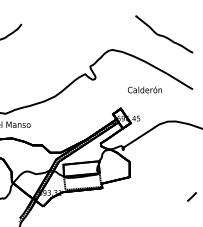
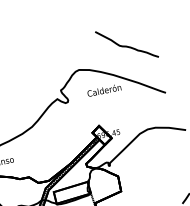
text: (144, 89) -> (103, 90), moved

